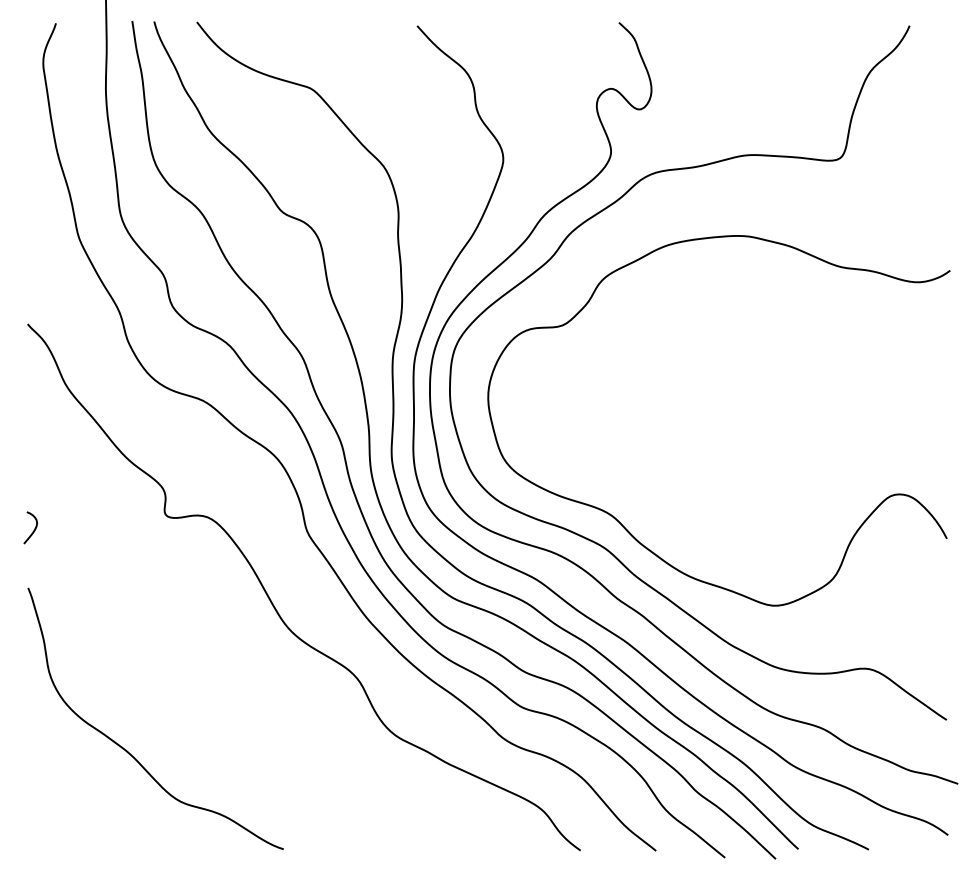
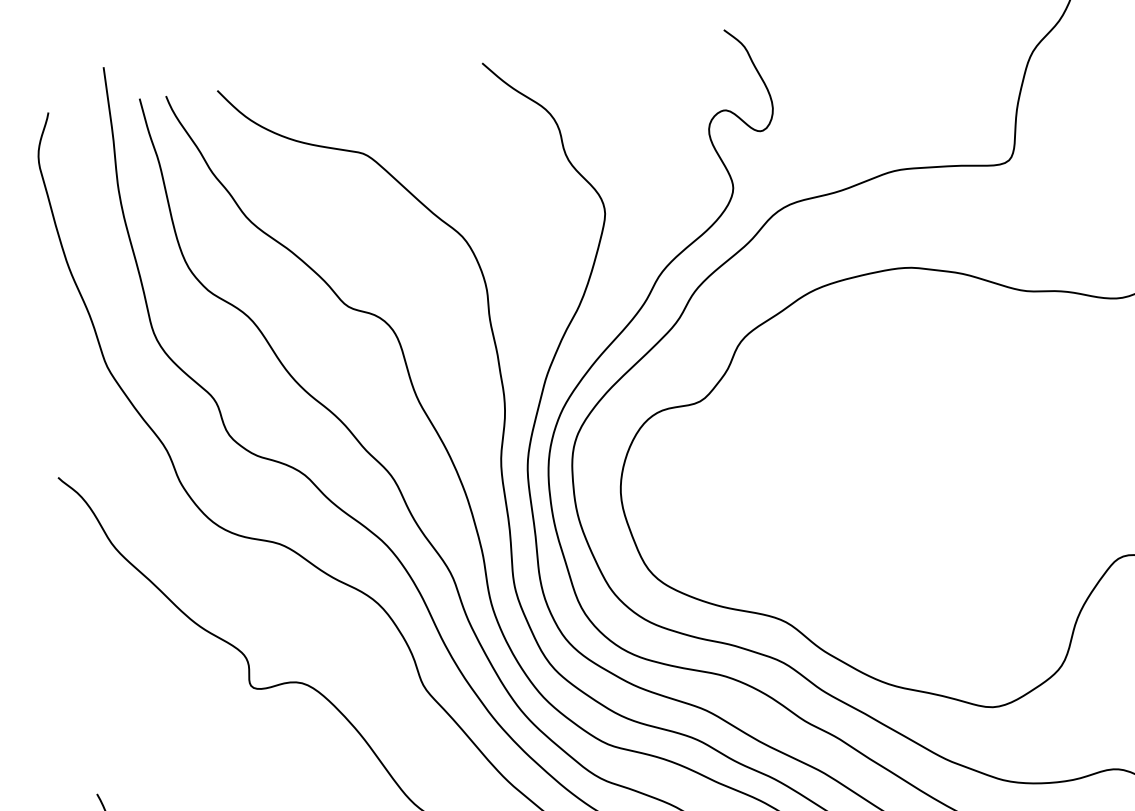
curve: (34, 528) -> (95, 721), removed

